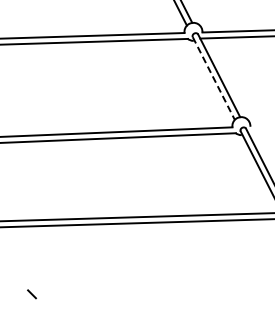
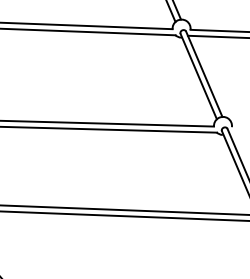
line: (214, 78) -> (199, 76), dashed -> solid

